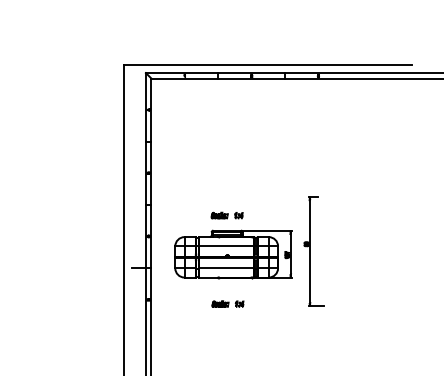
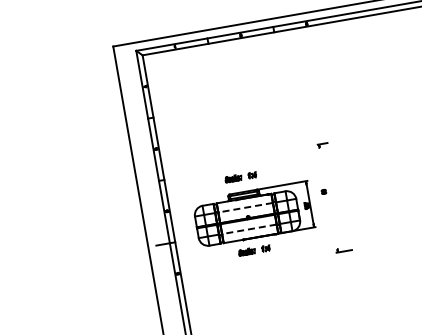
line: (226, 246) -> (245, 207), solid -> dashed
line: (309, 251) -> (328, 198), removed
line: (226, 268) -> (249, 229), solid -> dashed
part: (227, 303) -> (253, 250), moved

